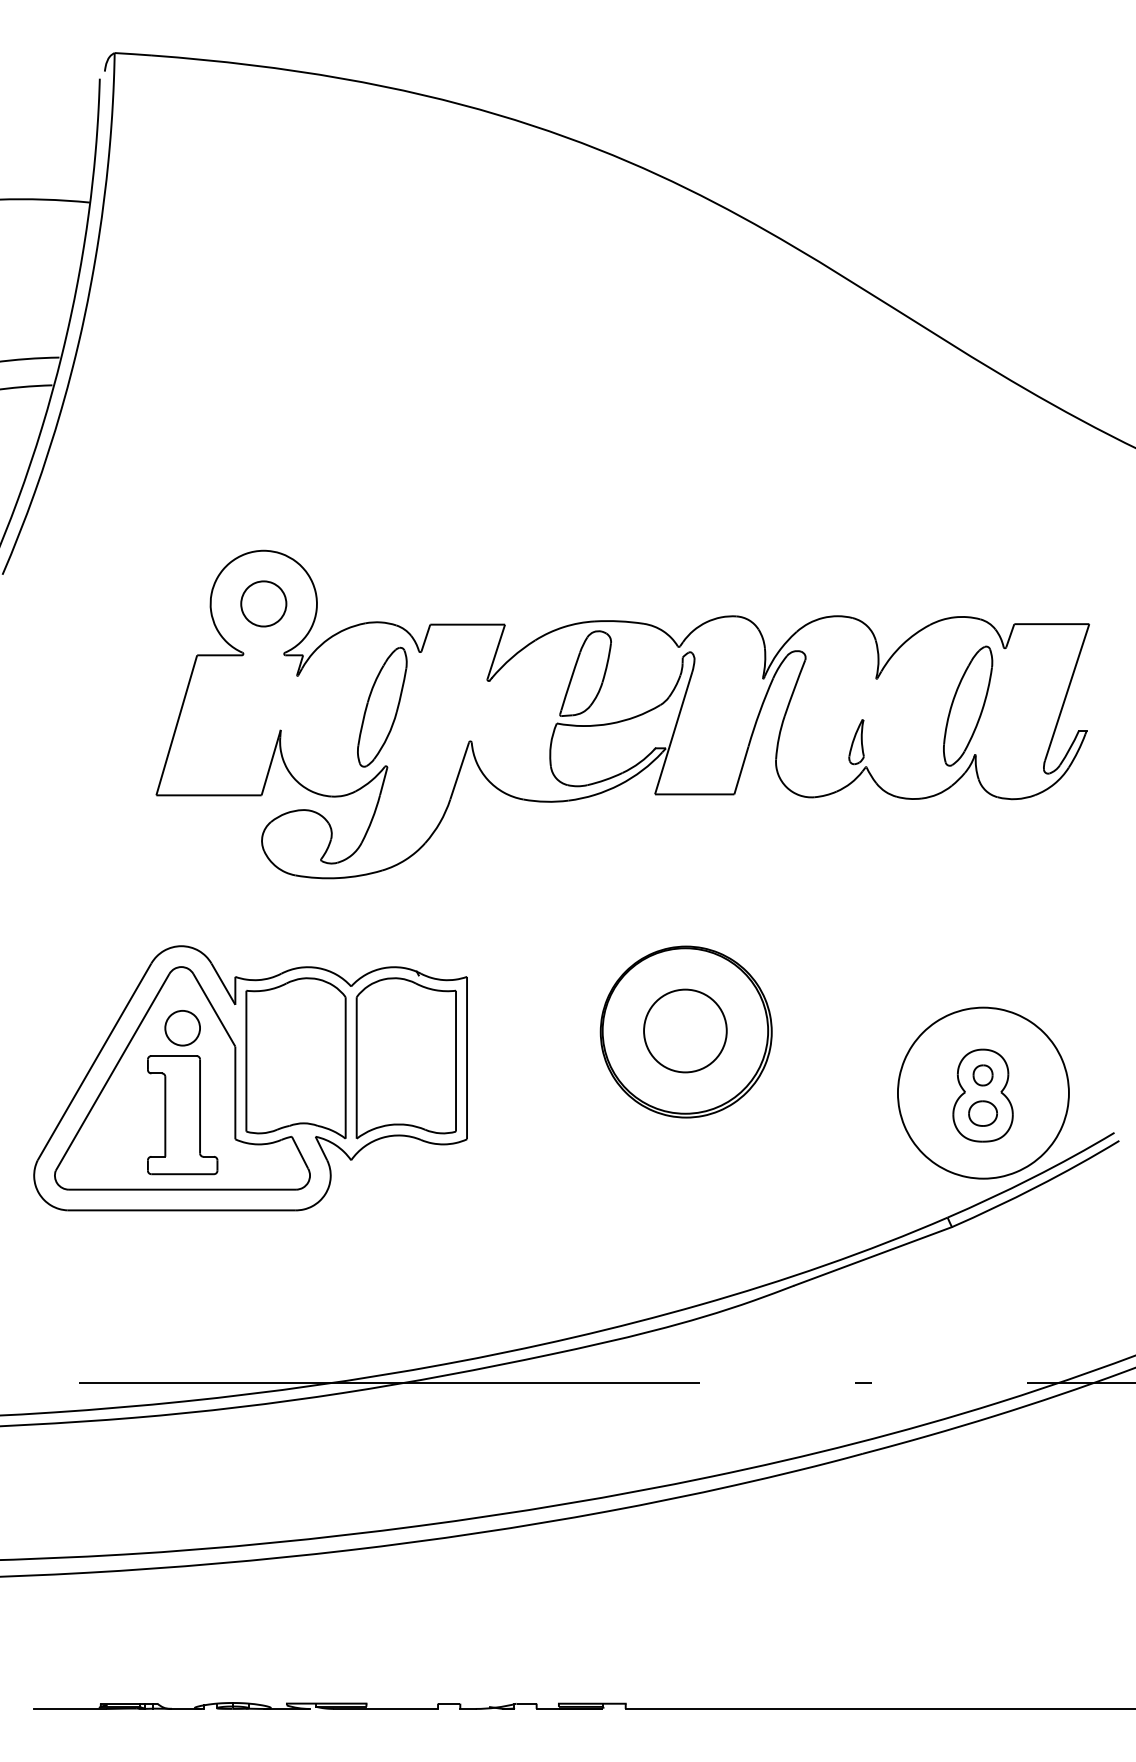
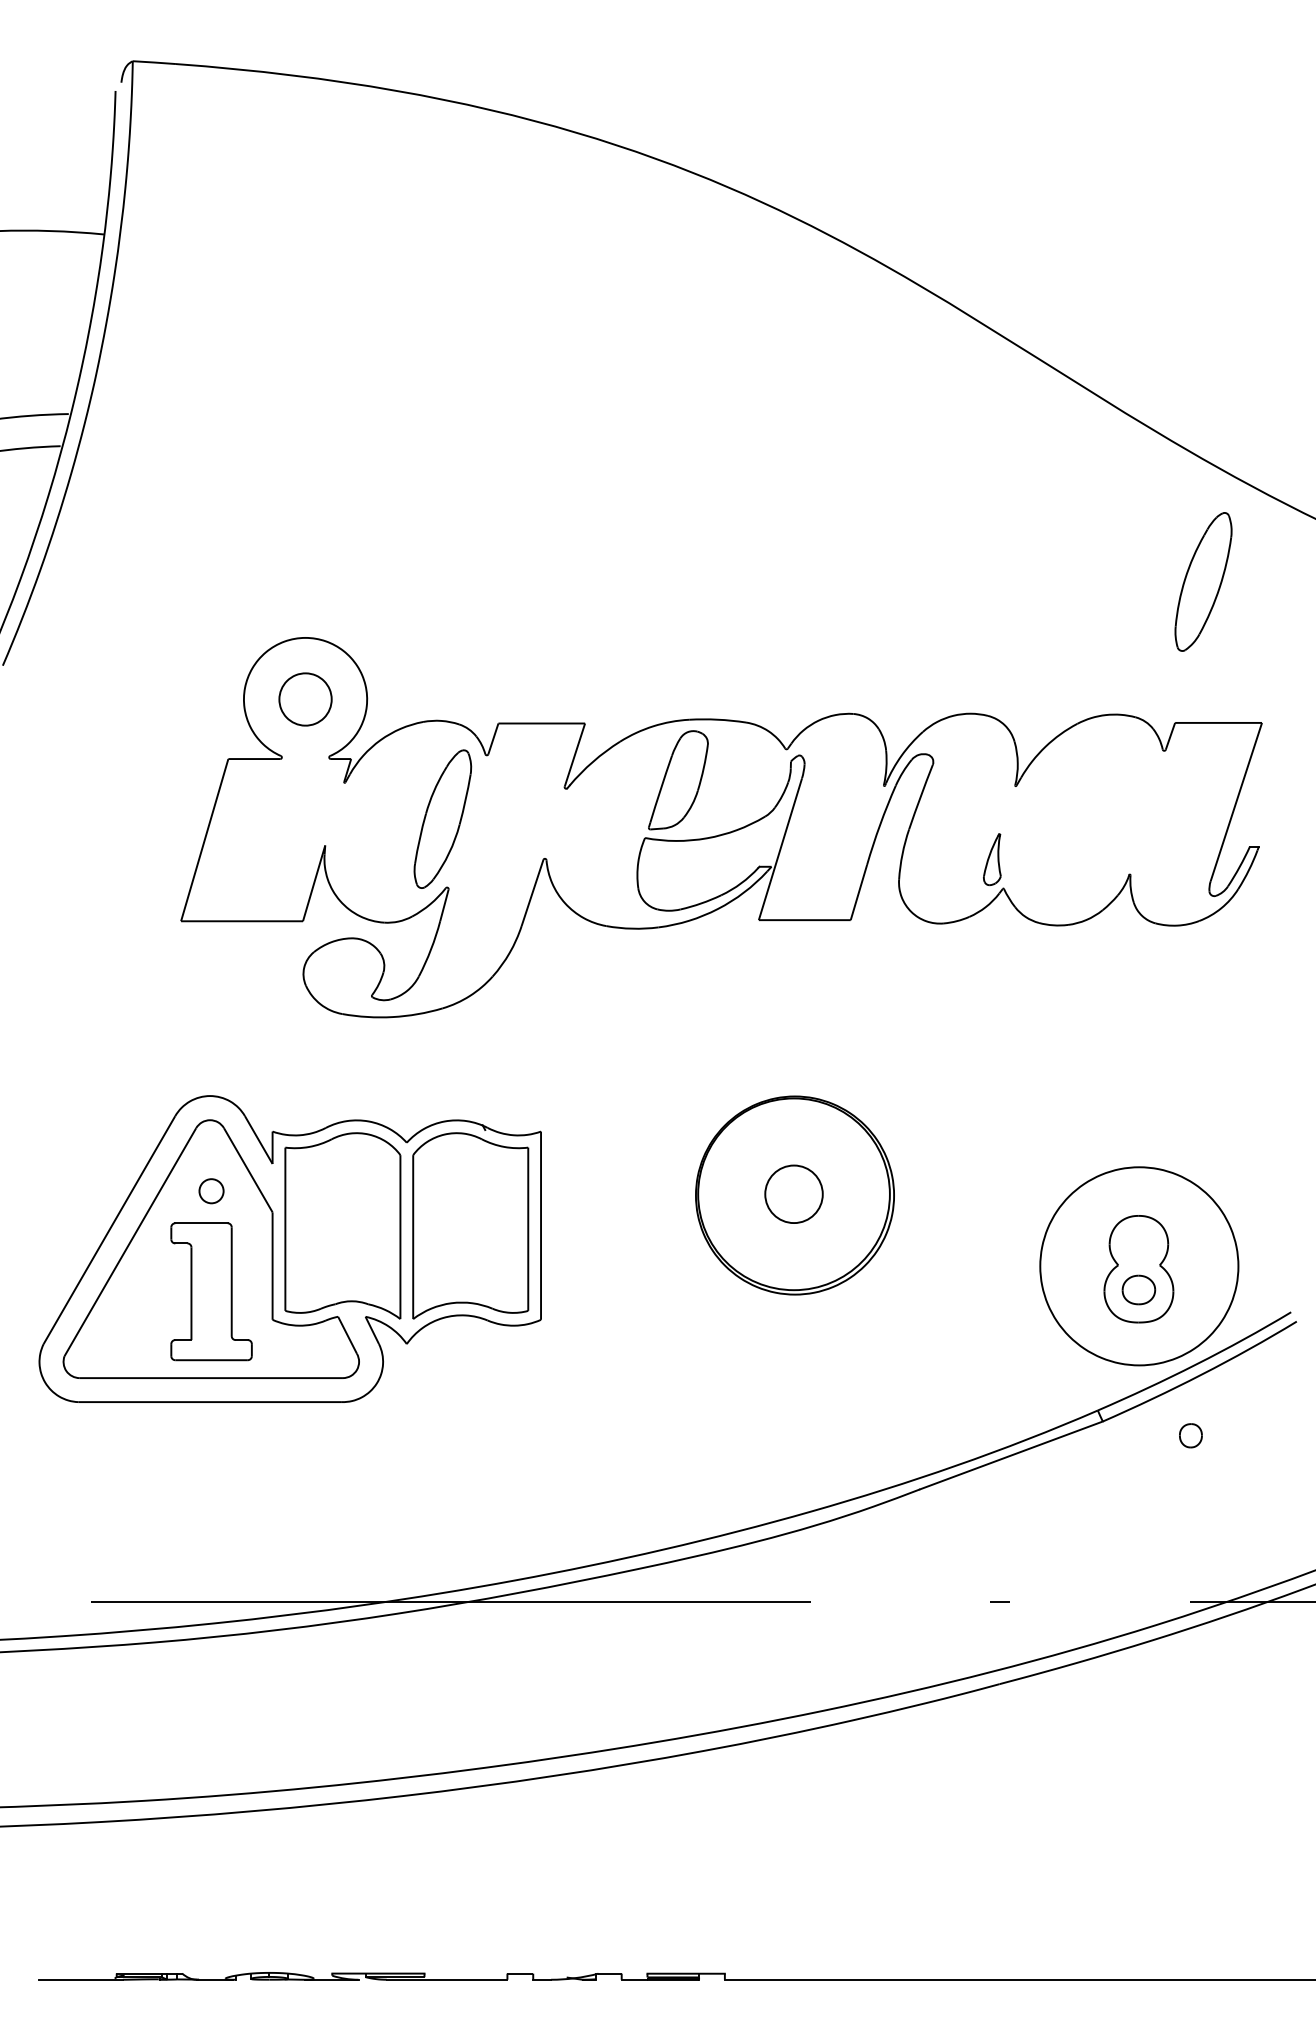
part: (968, 705) -> (1203, 581), moved
part: (182, 1028) -> (211, 1191), size x0.6
circle: (684, 1031) -> (793, 1194), size x0.6
part: (982, 1075) -> (1190, 1435), moved

